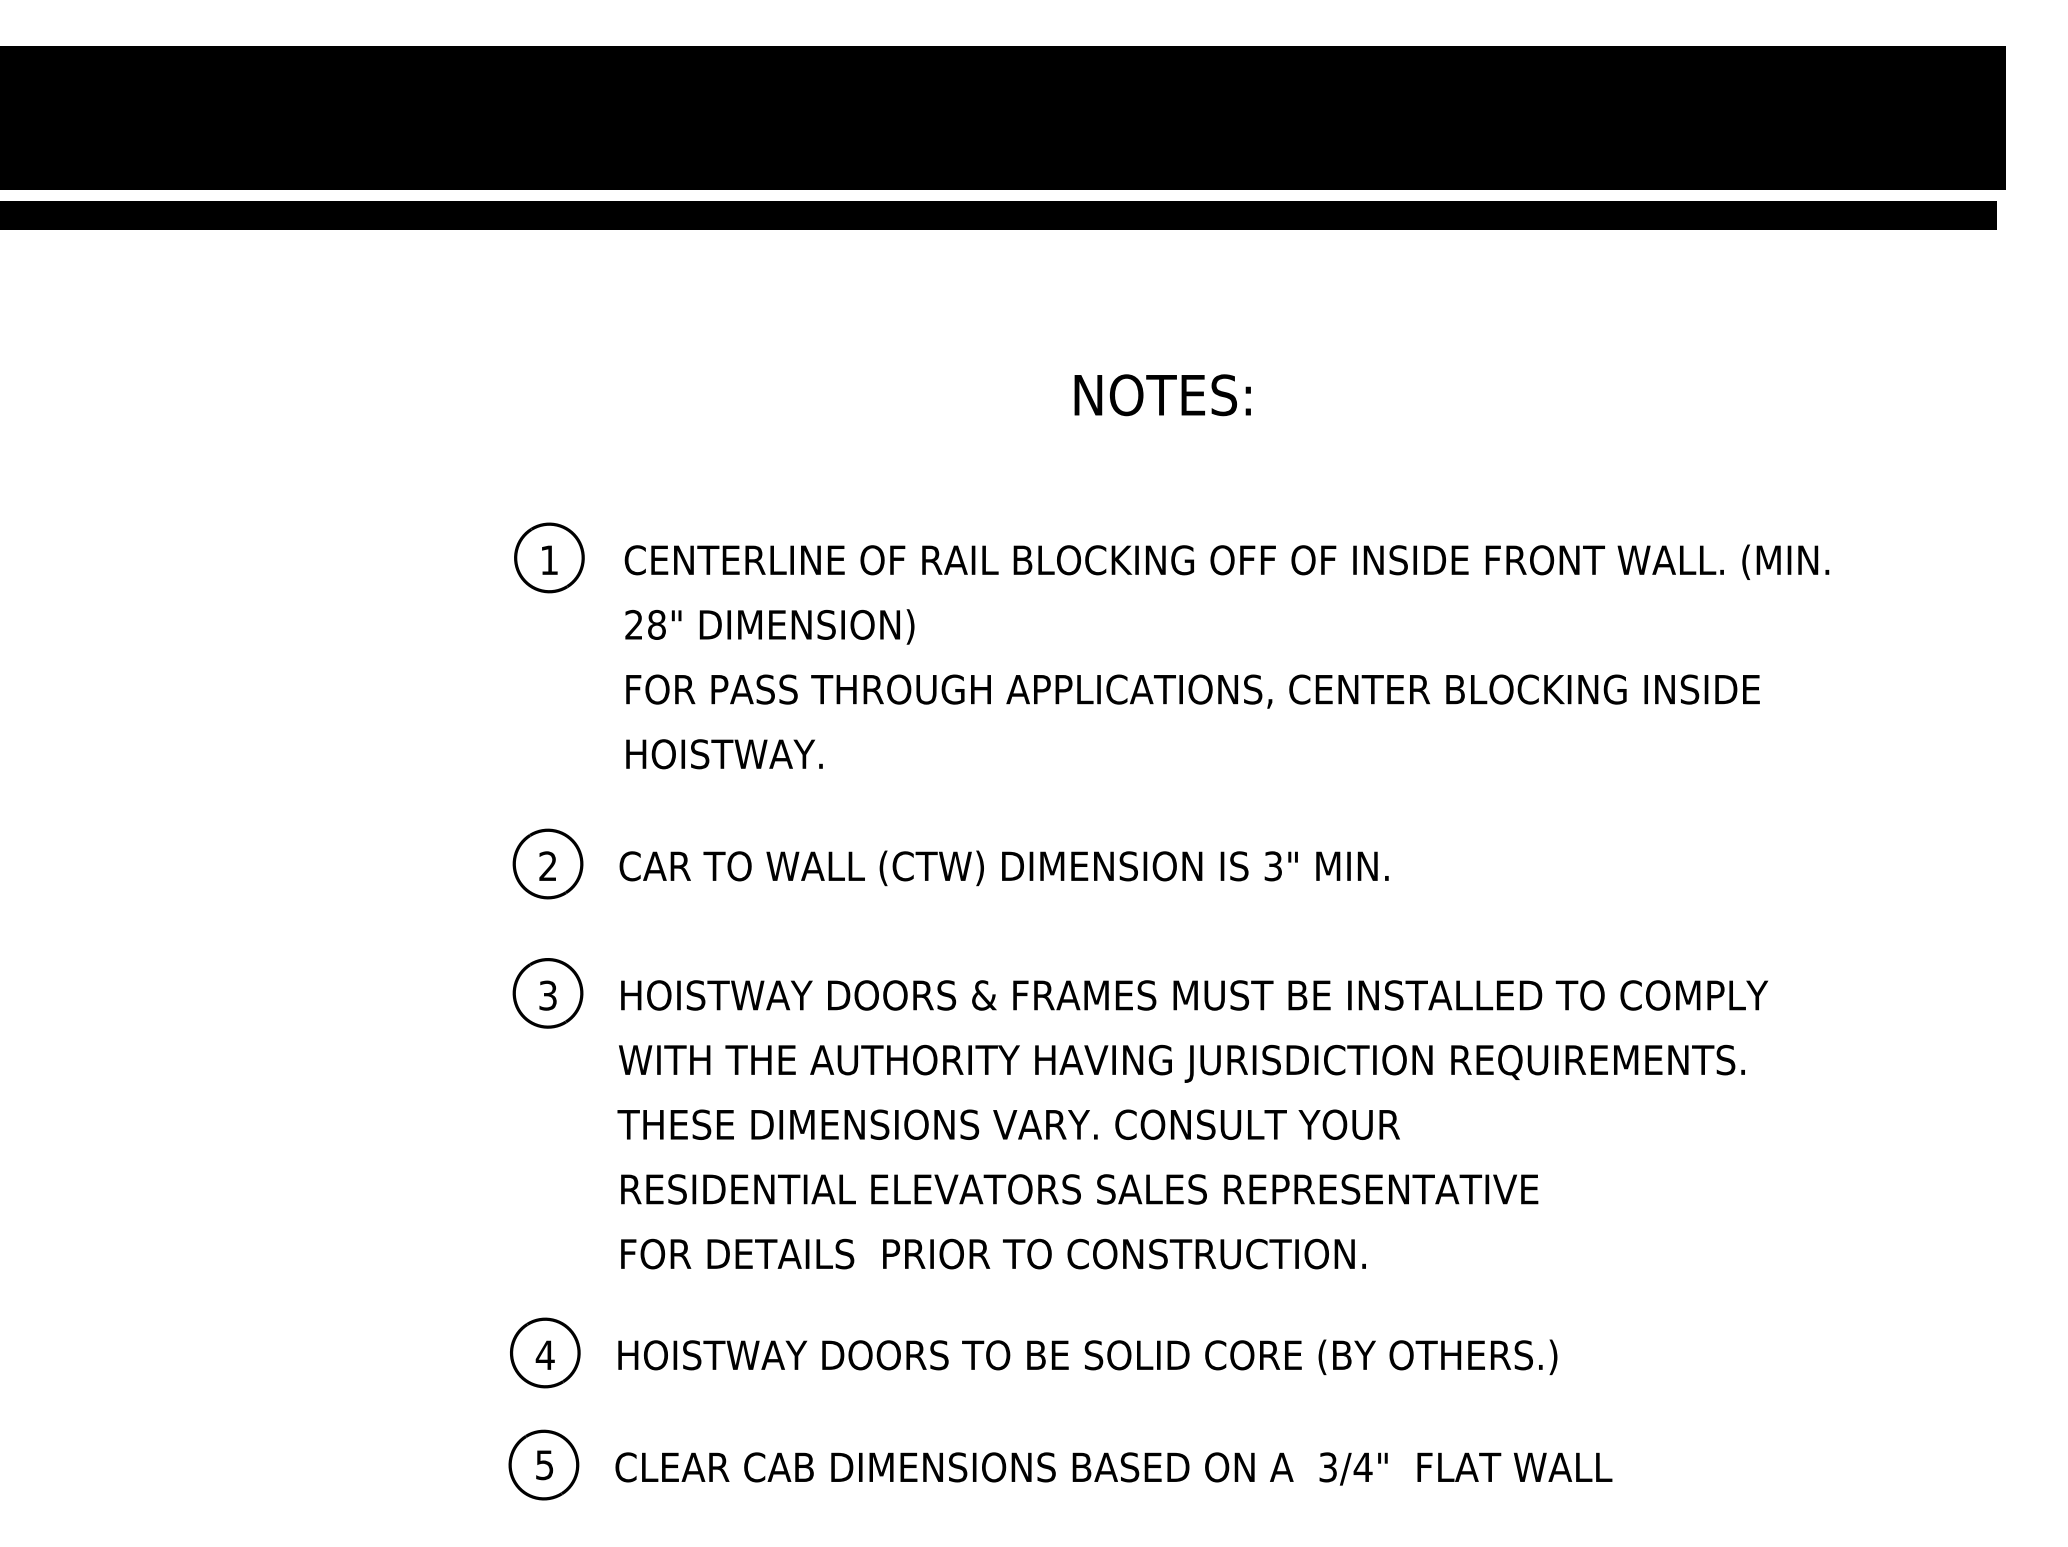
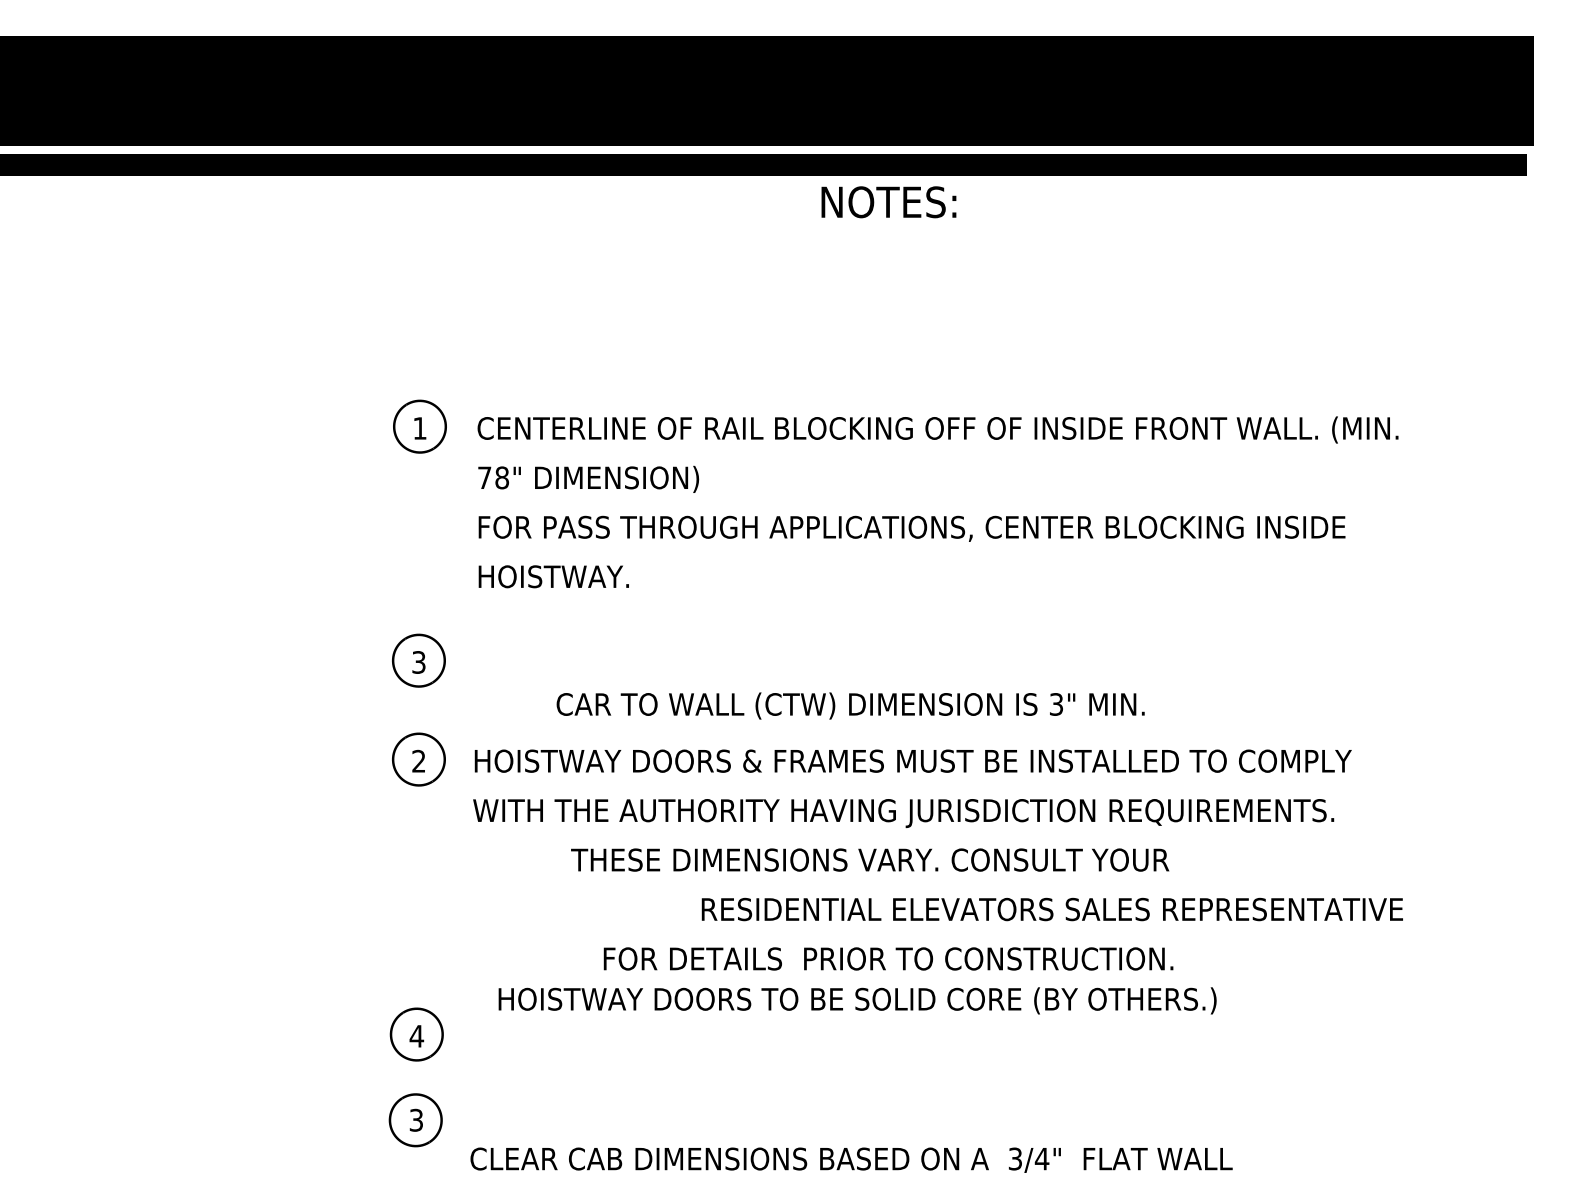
text: (1162, 395) -> (888, 202), moved
text: (633, 624) -> (484, 477), 28" -> 78"
text: (547, 866) -> (418, 662), 2 -> 3
text: (1003, 867) -> (850, 705), moved
text: (547, 995) -> (418, 761), 3 -> 2
text: (1009, 1124) -> (870, 859), moved
text: (1078, 1189) -> (1051, 909), moved
text: (993, 1253) -> (888, 958), moved
text: (1087, 1356) -> (857, 1000), moved
text: (544, 1464) -> (416, 1119), 5 -> 3
text: (1113, 1467) -> (851, 1159), moved

